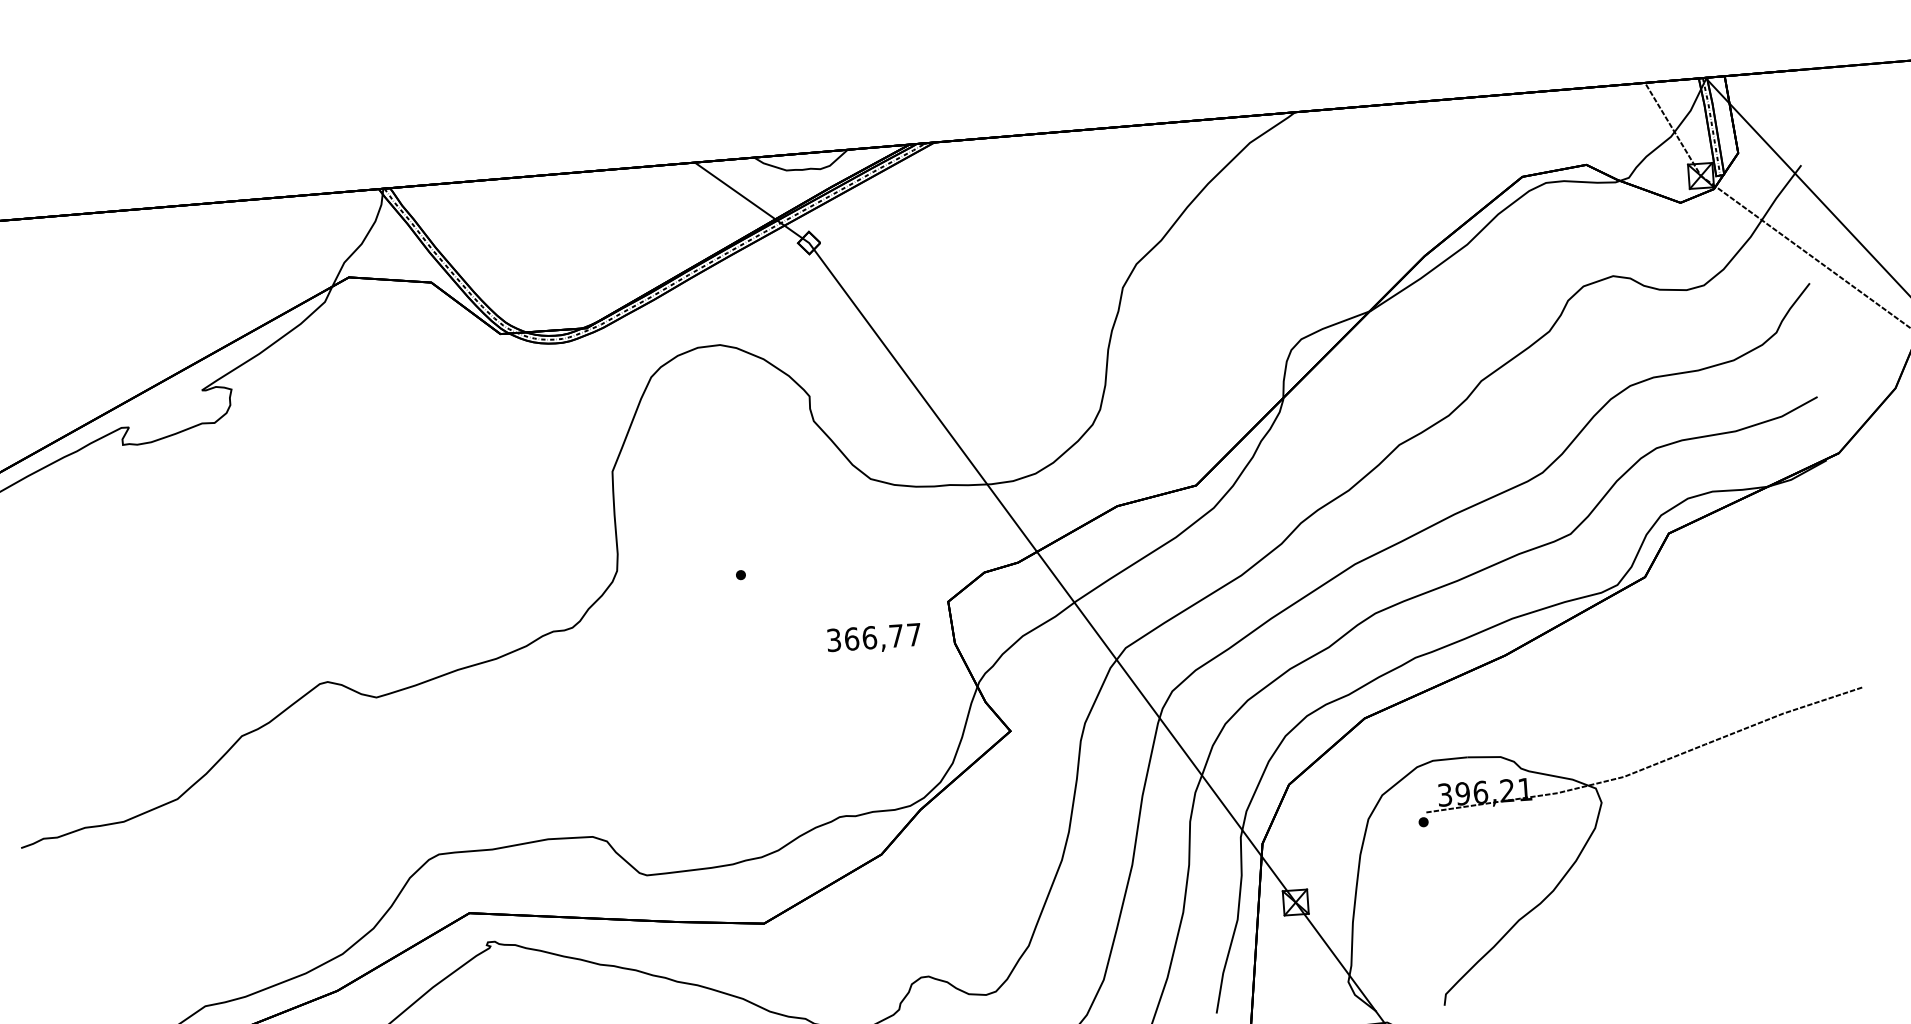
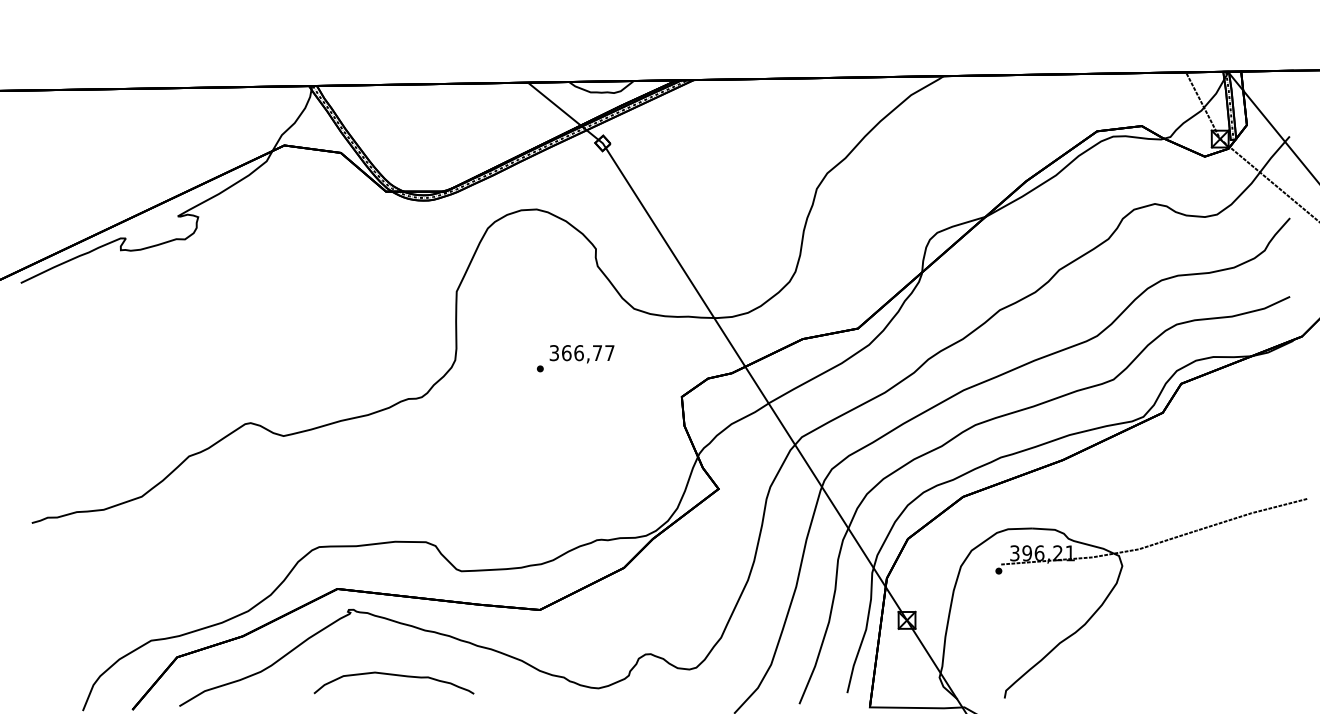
text: (873, 639) -> (581, 354), moved

